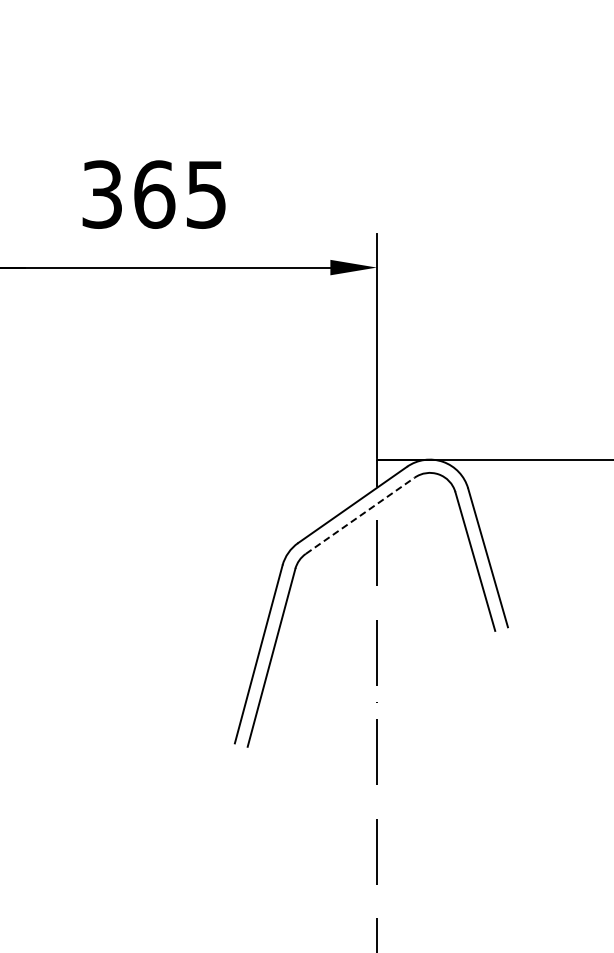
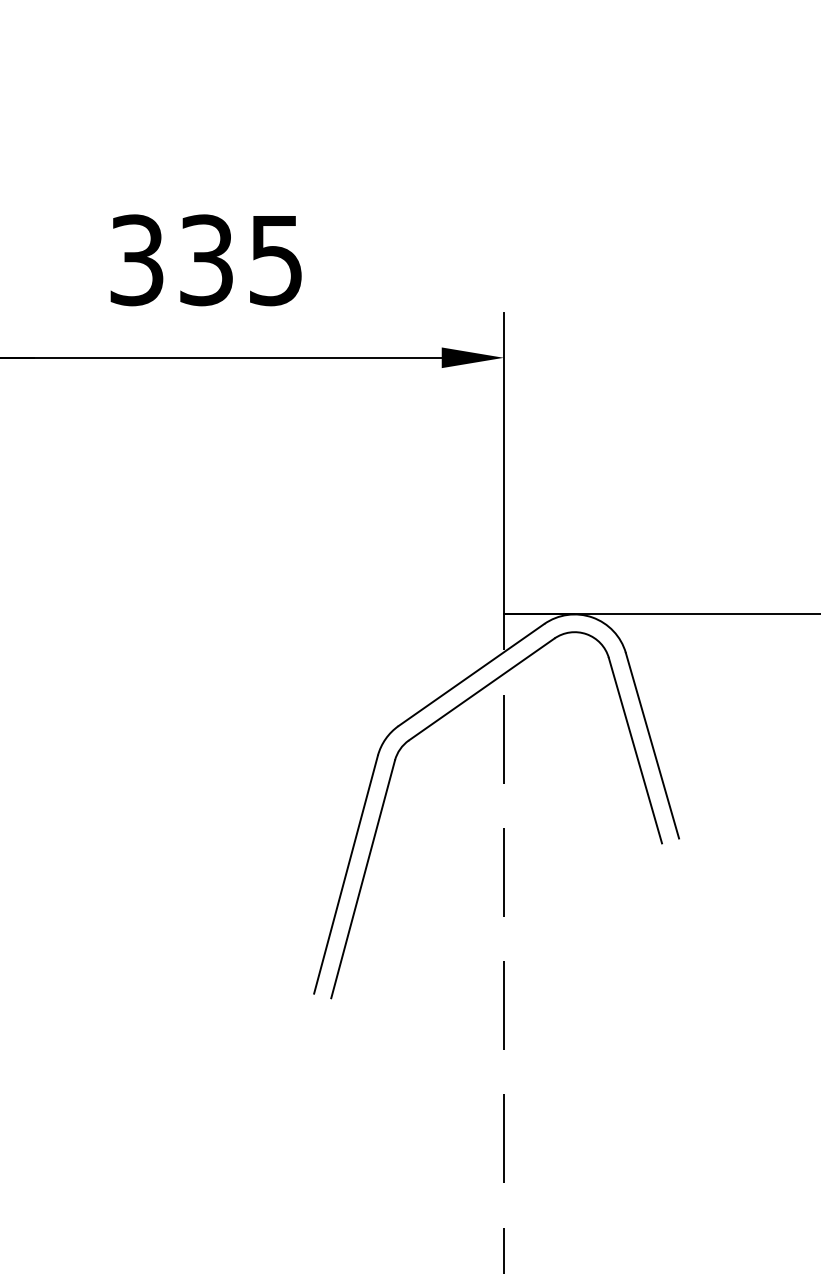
text: (154, 194) -> (206, 260), 365 -> 335
line: (360, 515) -> (481, 689), dashed -> solid

